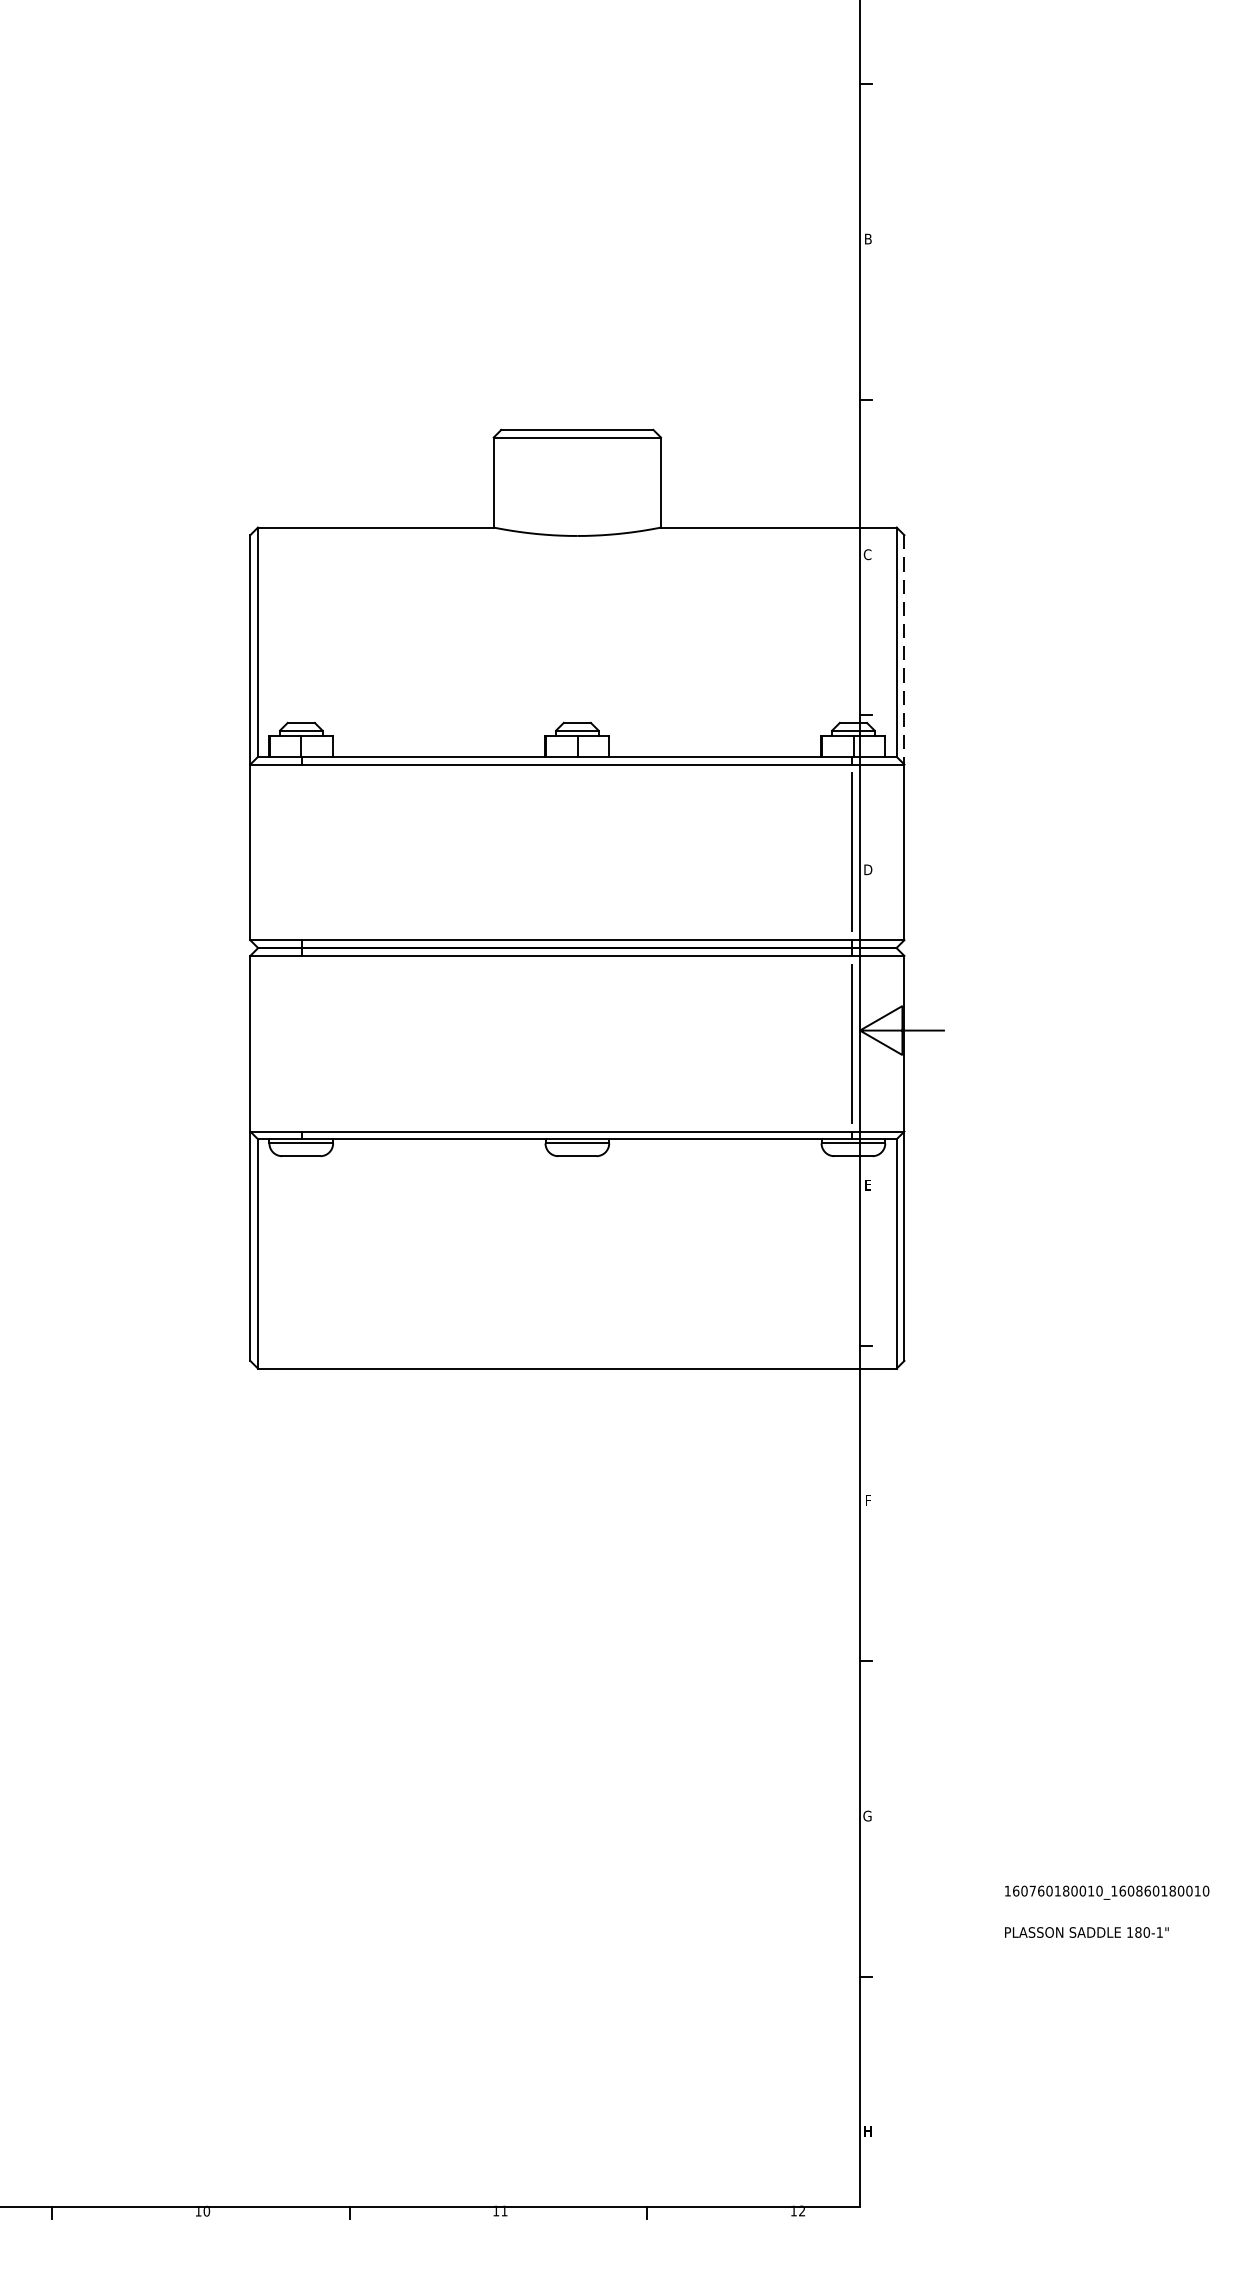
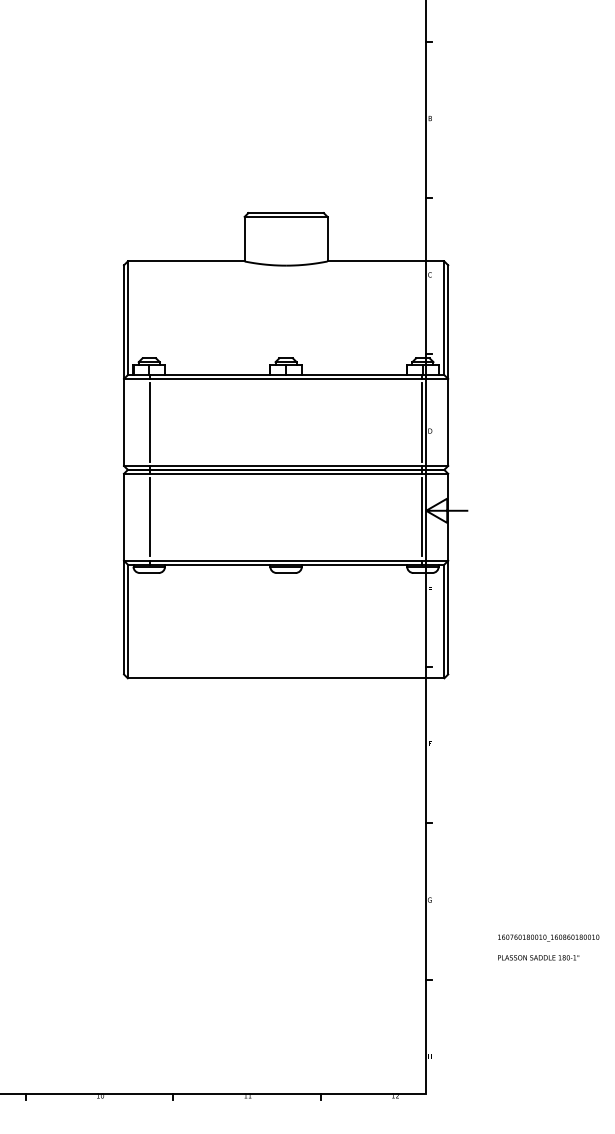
line: (904, 650) -> (448, 322), dashed -> solid
line: (301, 852) -> (149, 422), added
line: (301, 1044) -> (149, 517), added

